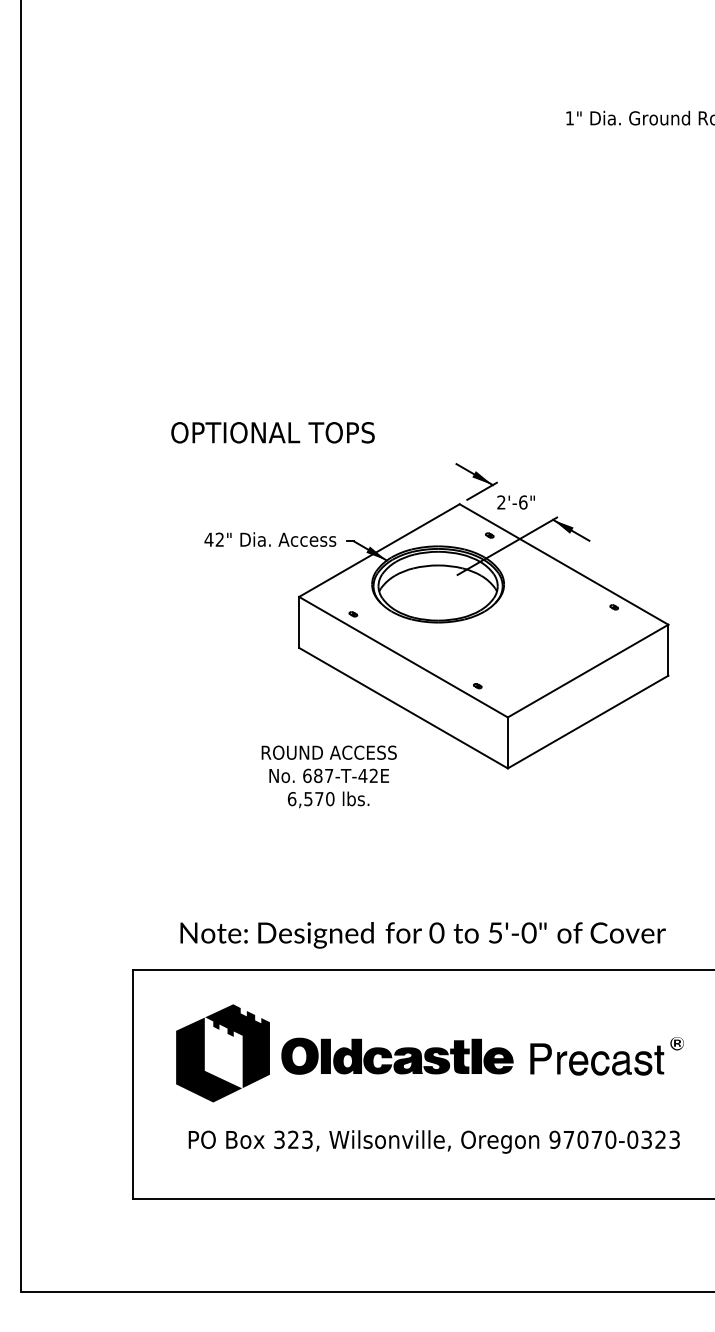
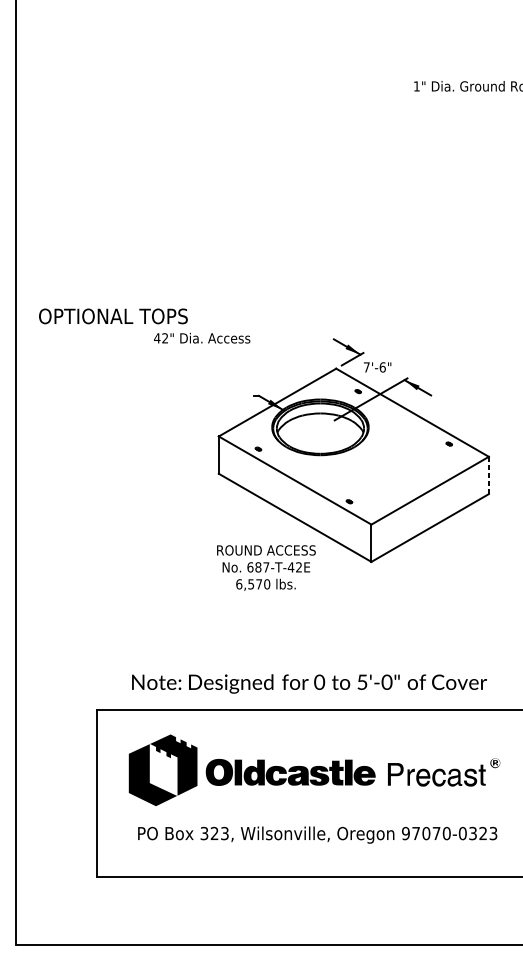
text: (272, 432) -> (113, 316), moved
text: (501, 502) -> (366, 367), 2'-6" -> 7'-6"
text: (270, 539) -> (202, 338), moved
line: (668, 649) -> (488, 474), solid -> dashed
text: (328, 776) -> (265, 567), moved

